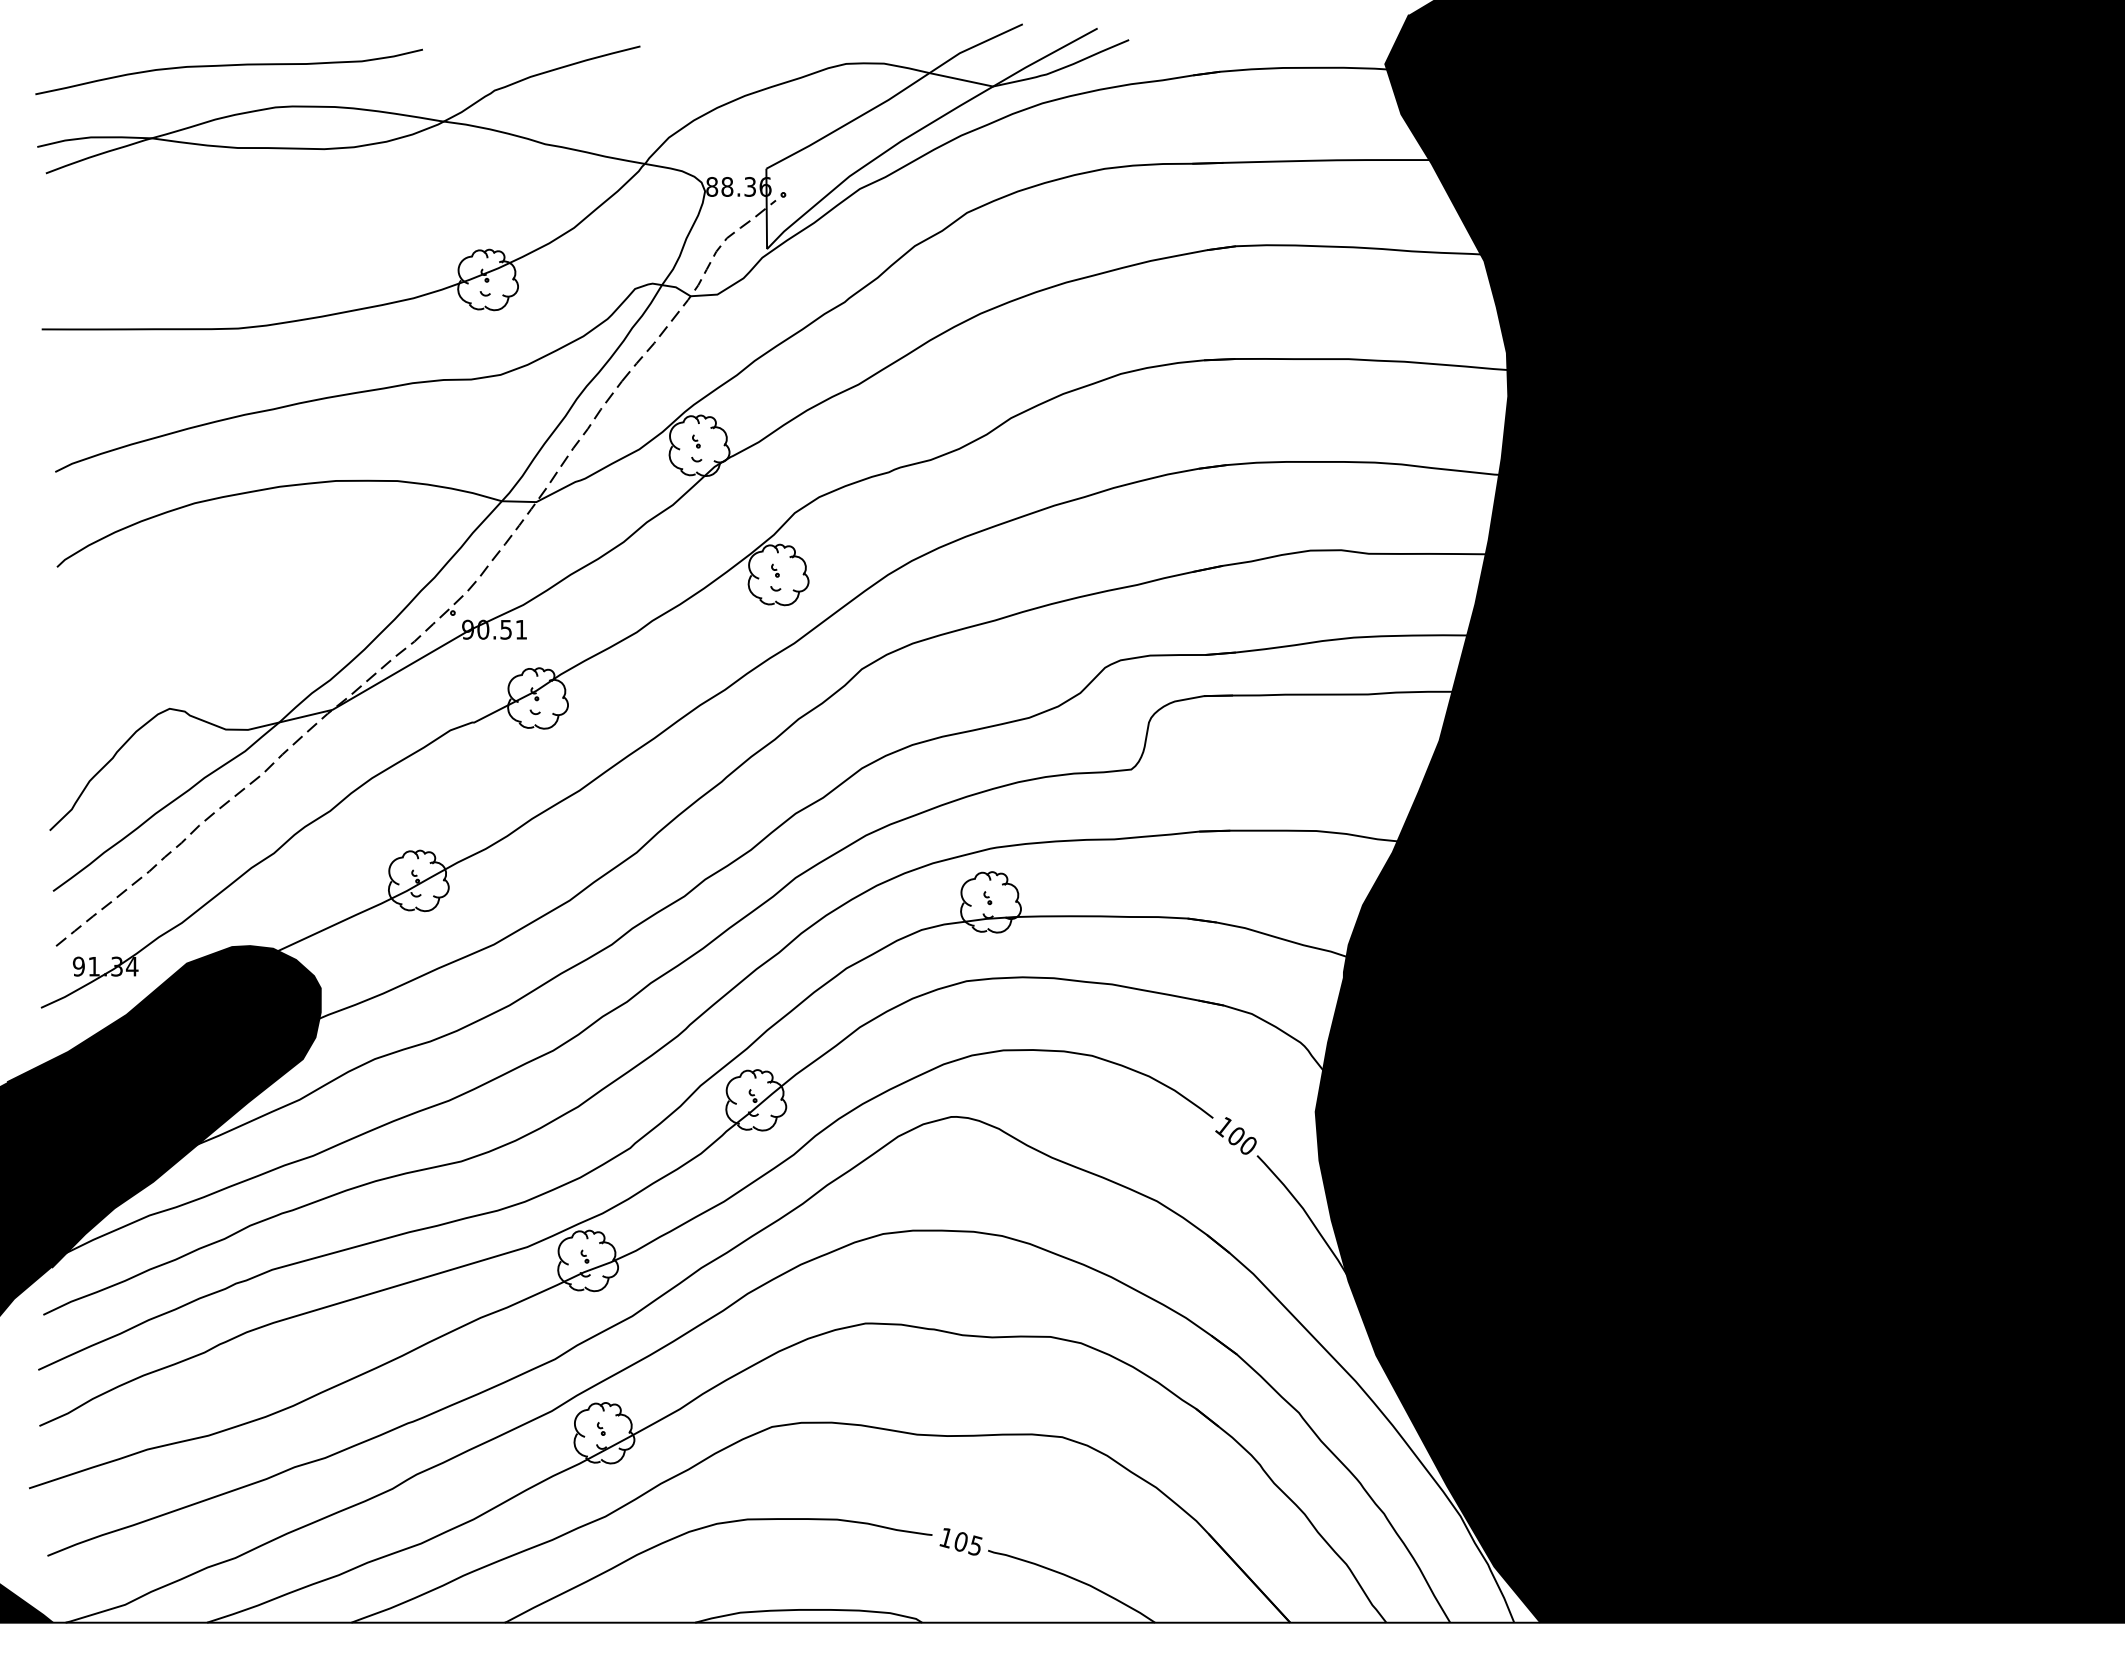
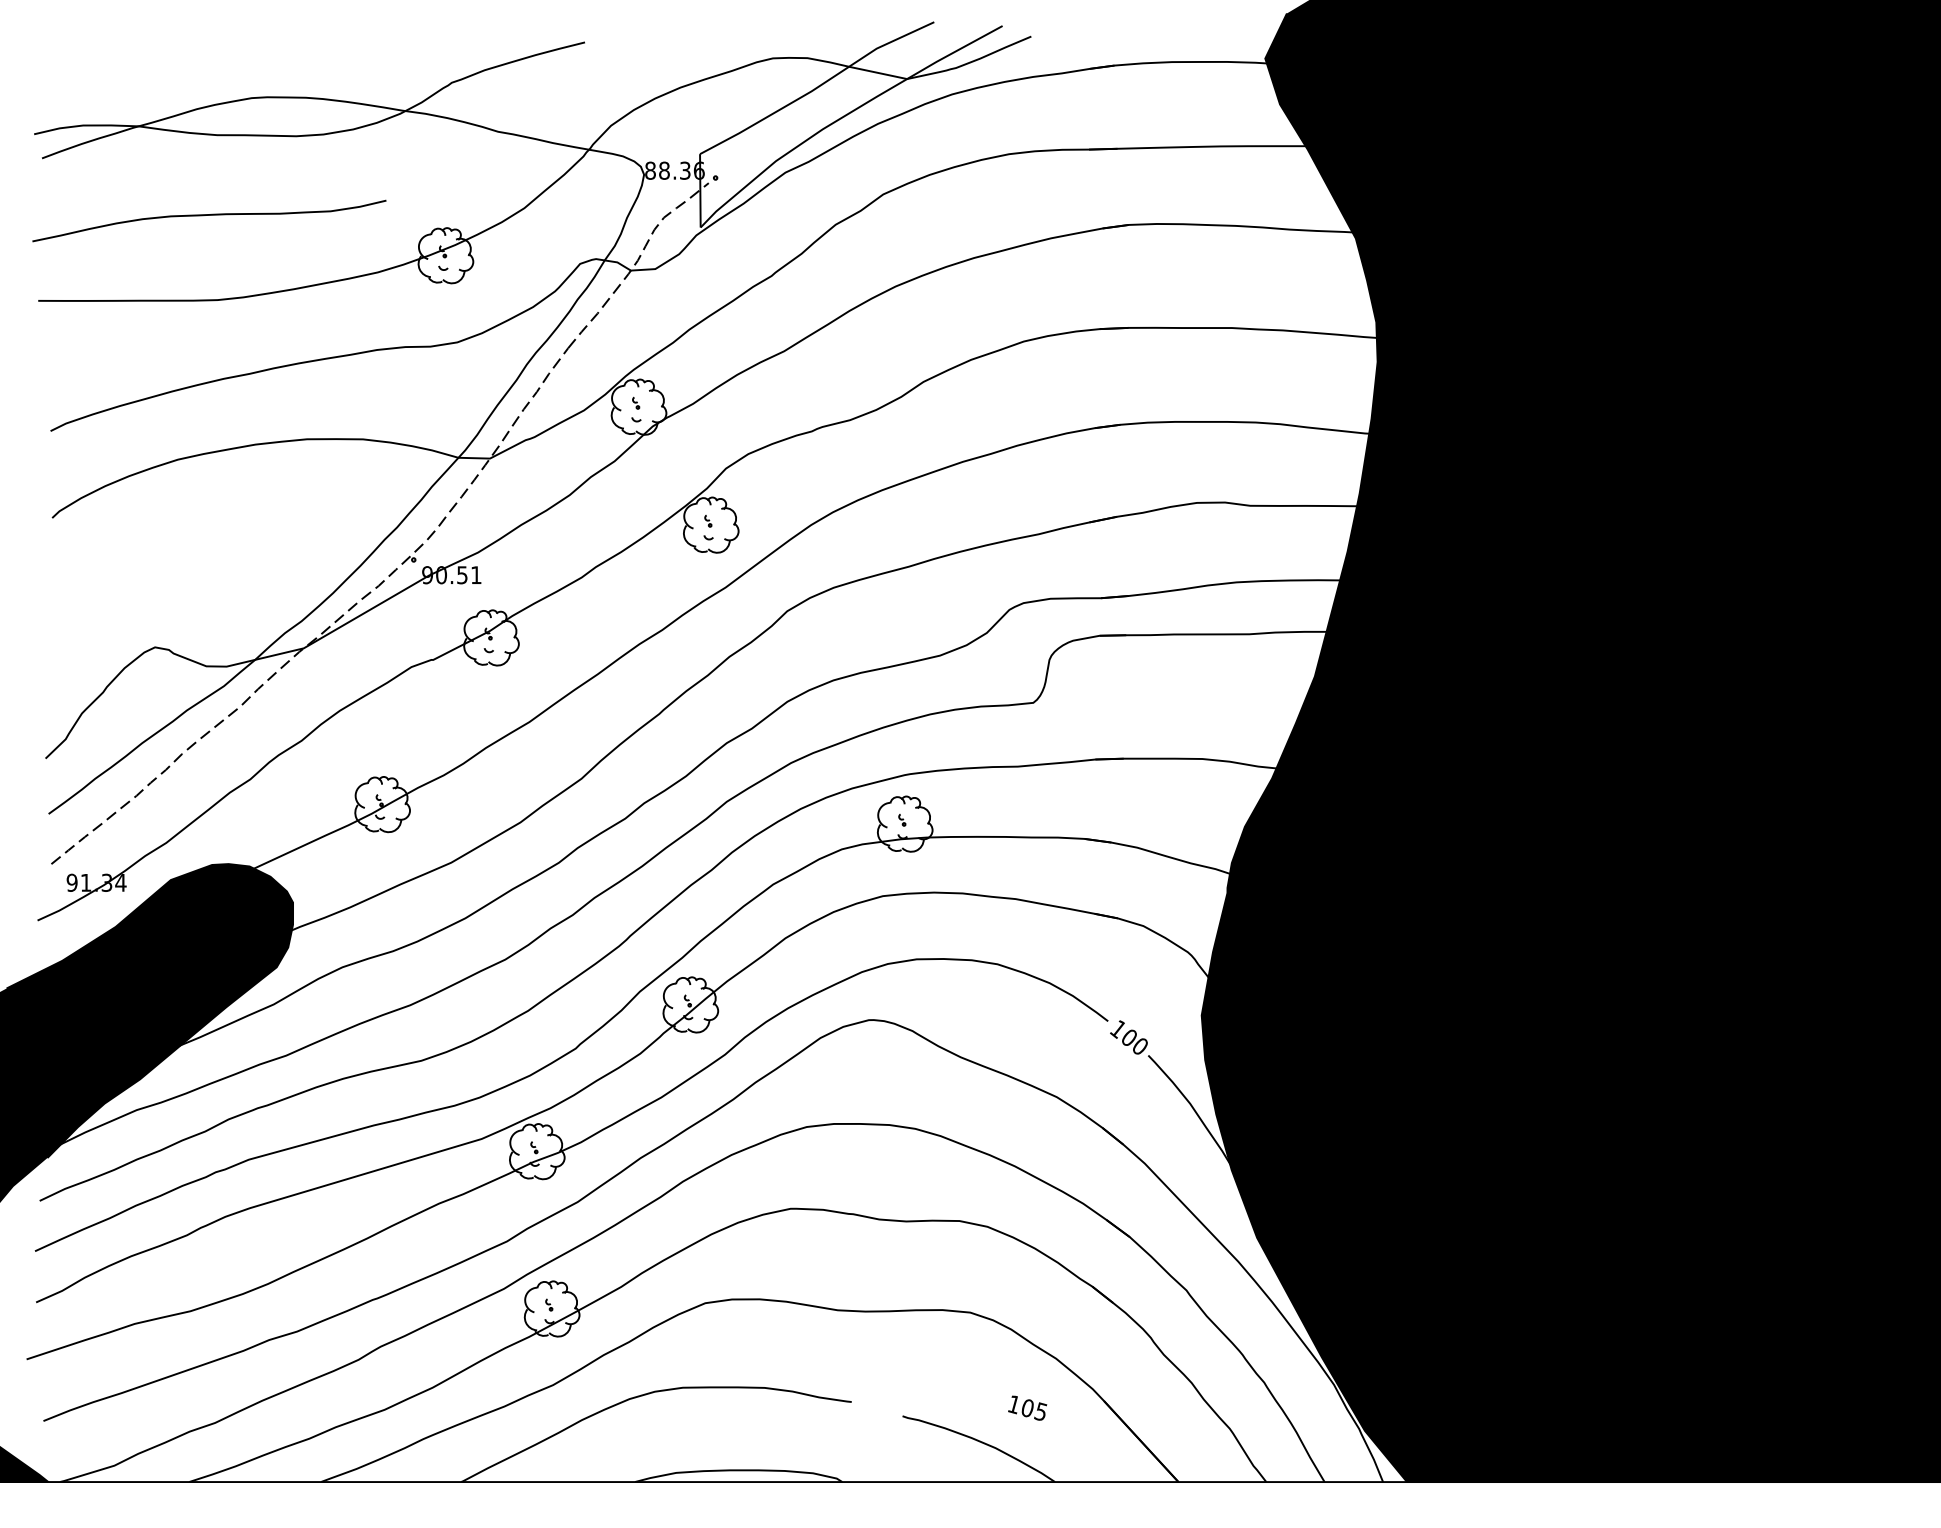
curve: (228, 66) -> (208, 216), moved
text: (960, 1541) -> (1027, 1407), moved

